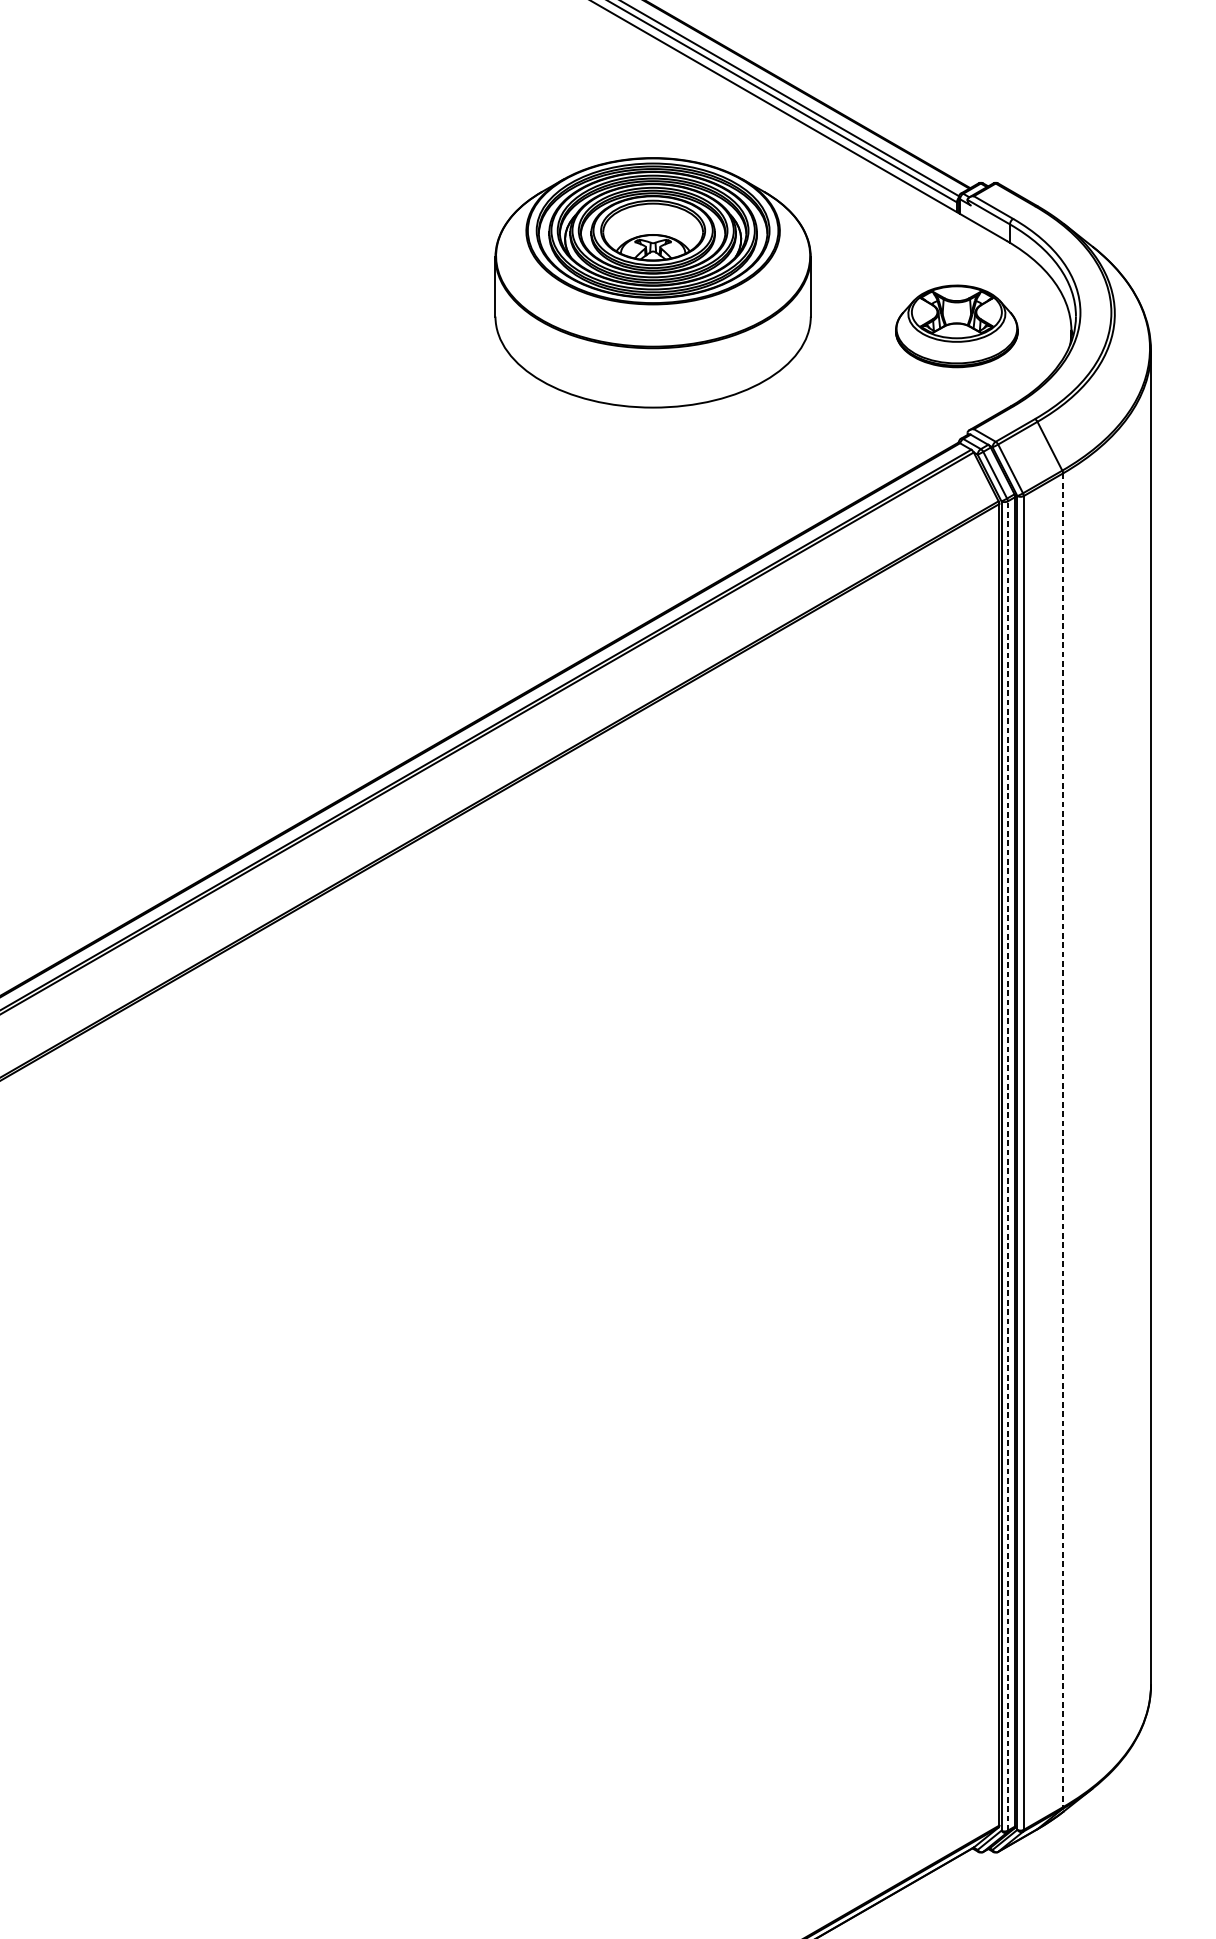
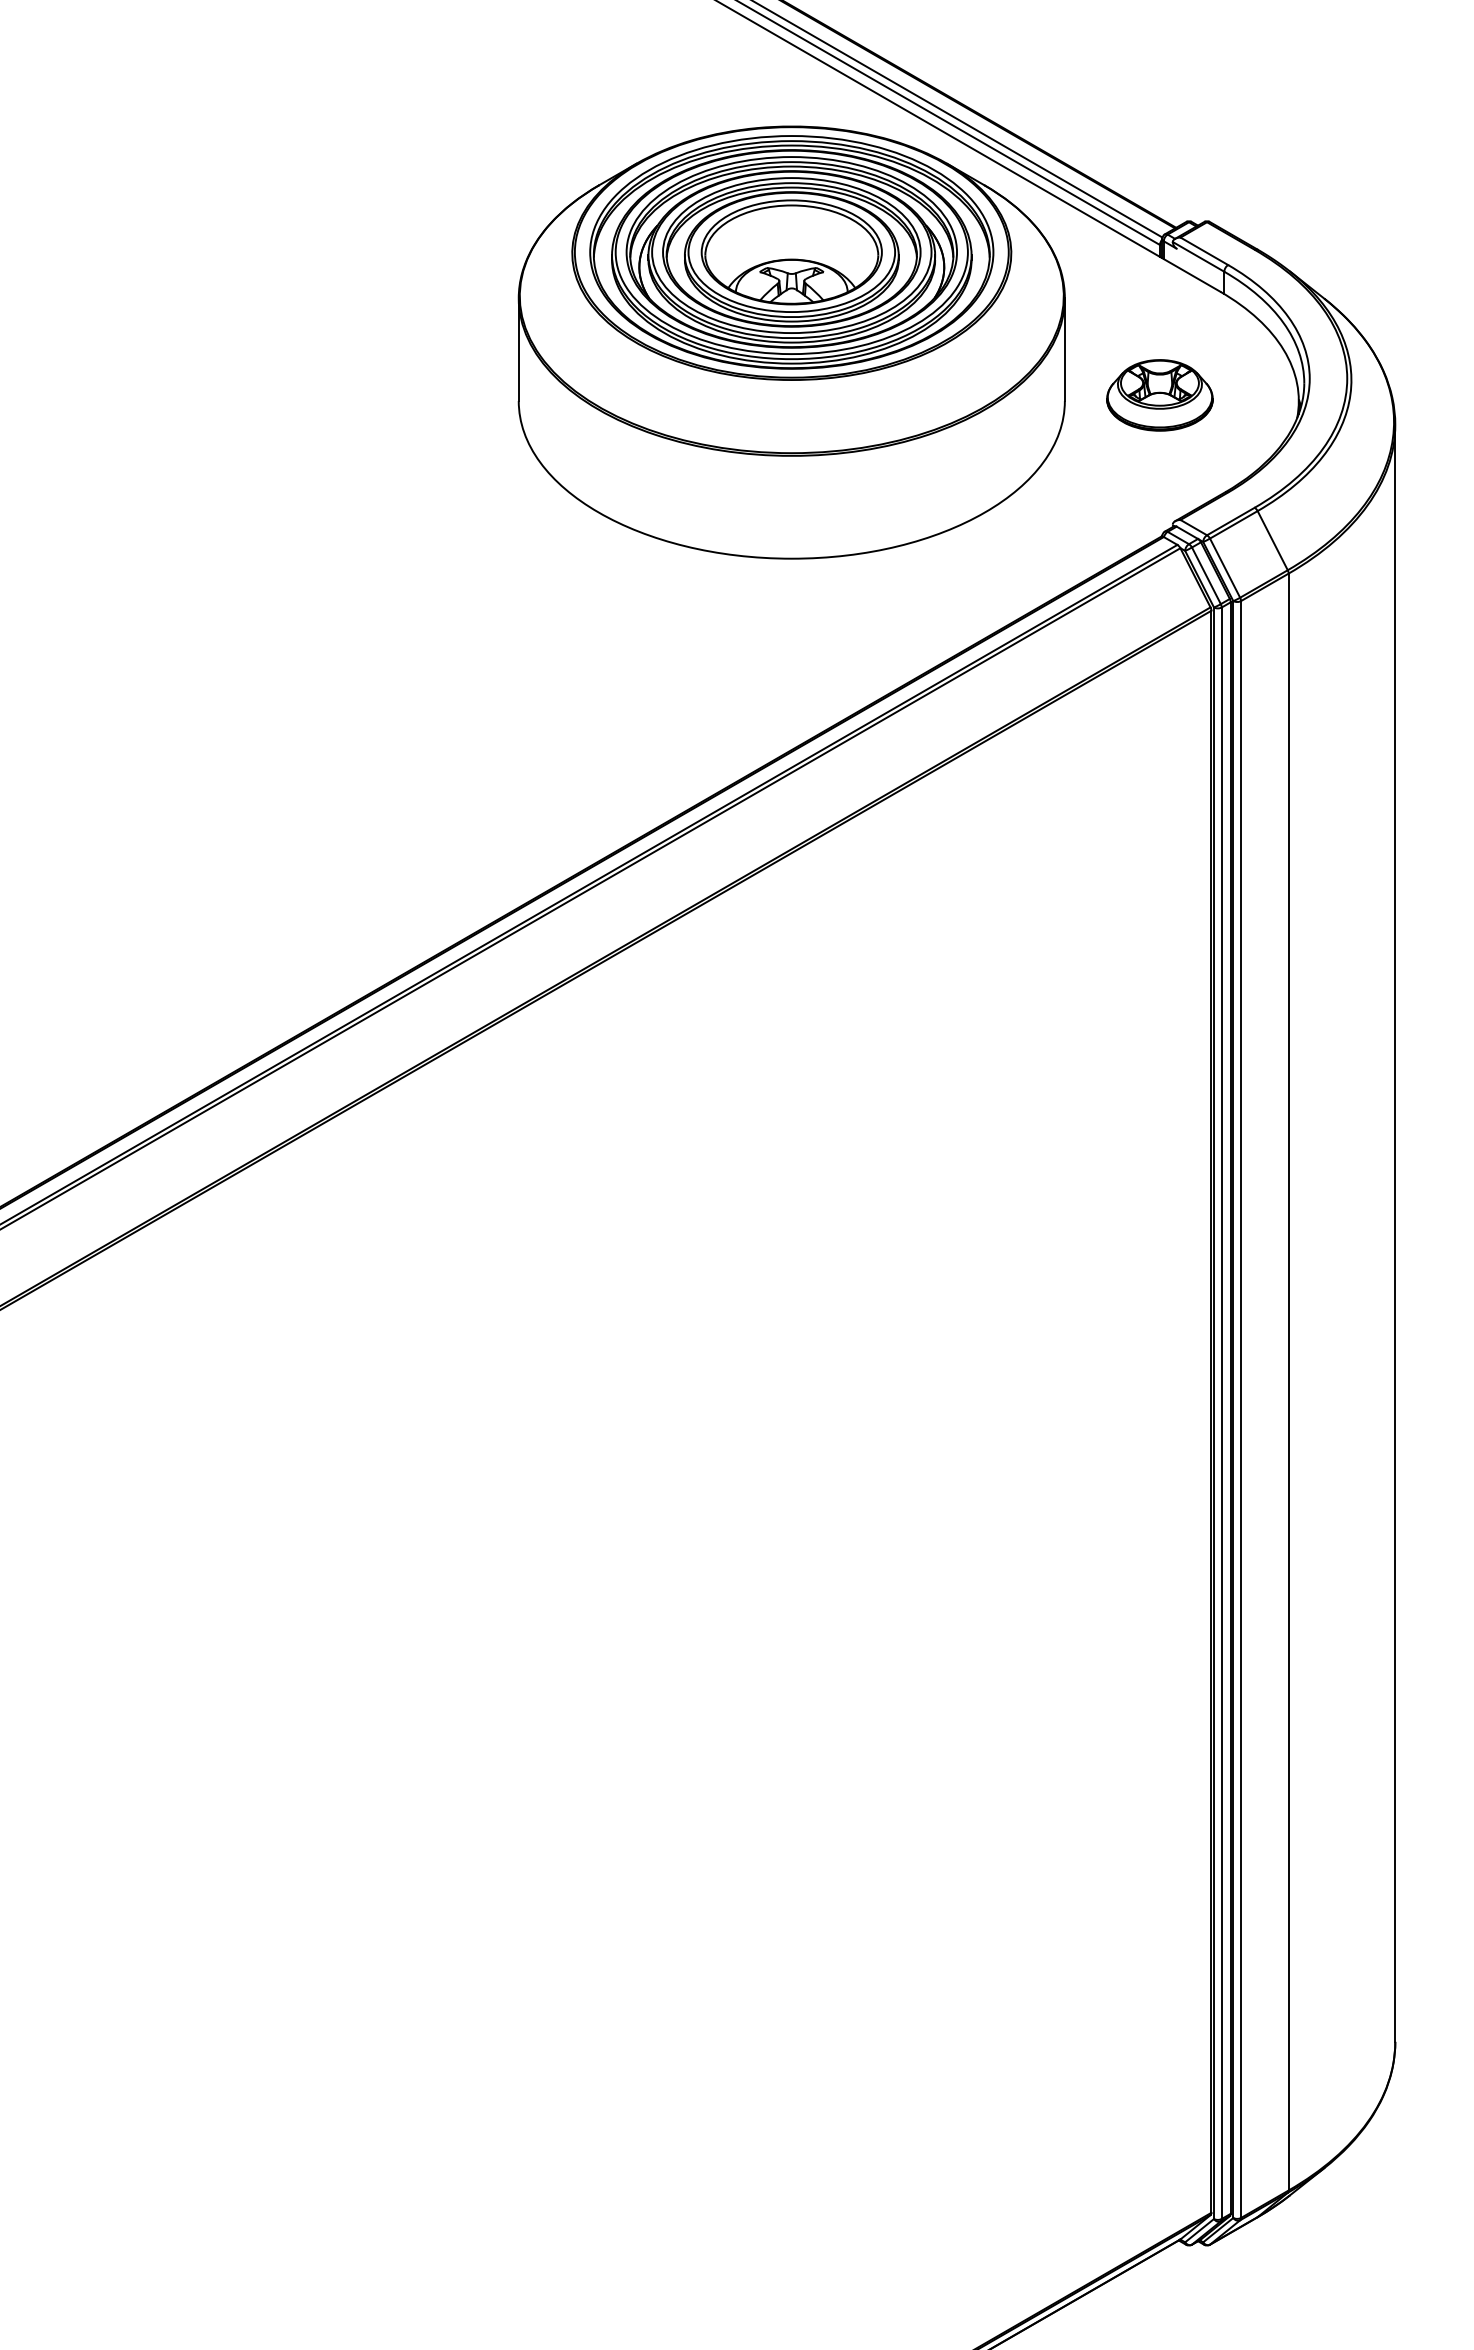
part: (652, 282) -> (791, 342), size x1.43
part: (956, 326) -> (1159, 395), size x0.71
line: (1062, 1140) -> (1288, 1382), dashed -> solid
line: (1007, 1166) -> (1221, 1413), dashed -> solid

